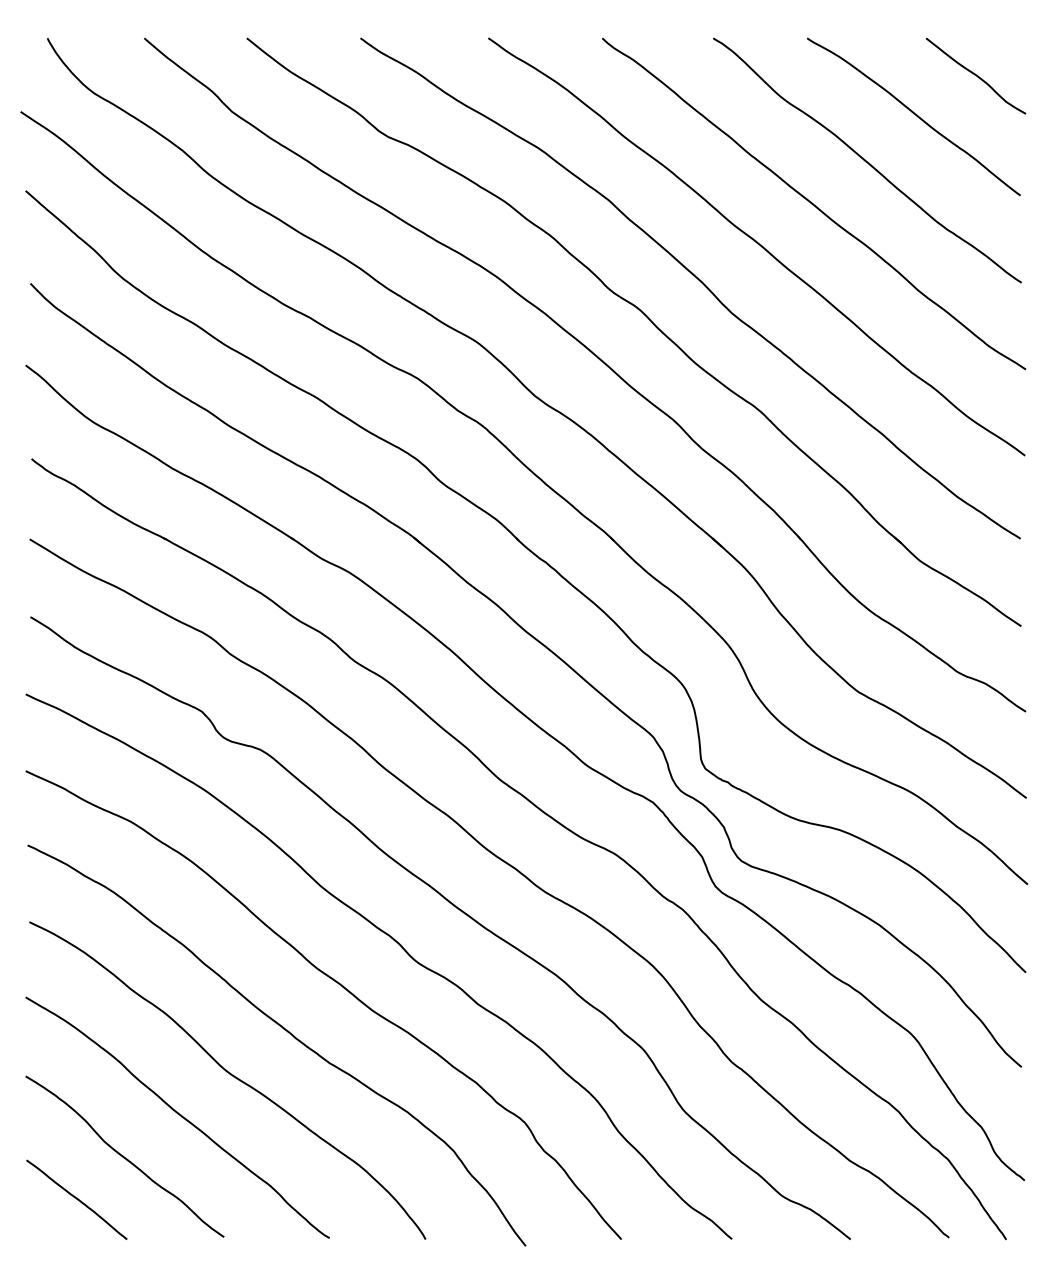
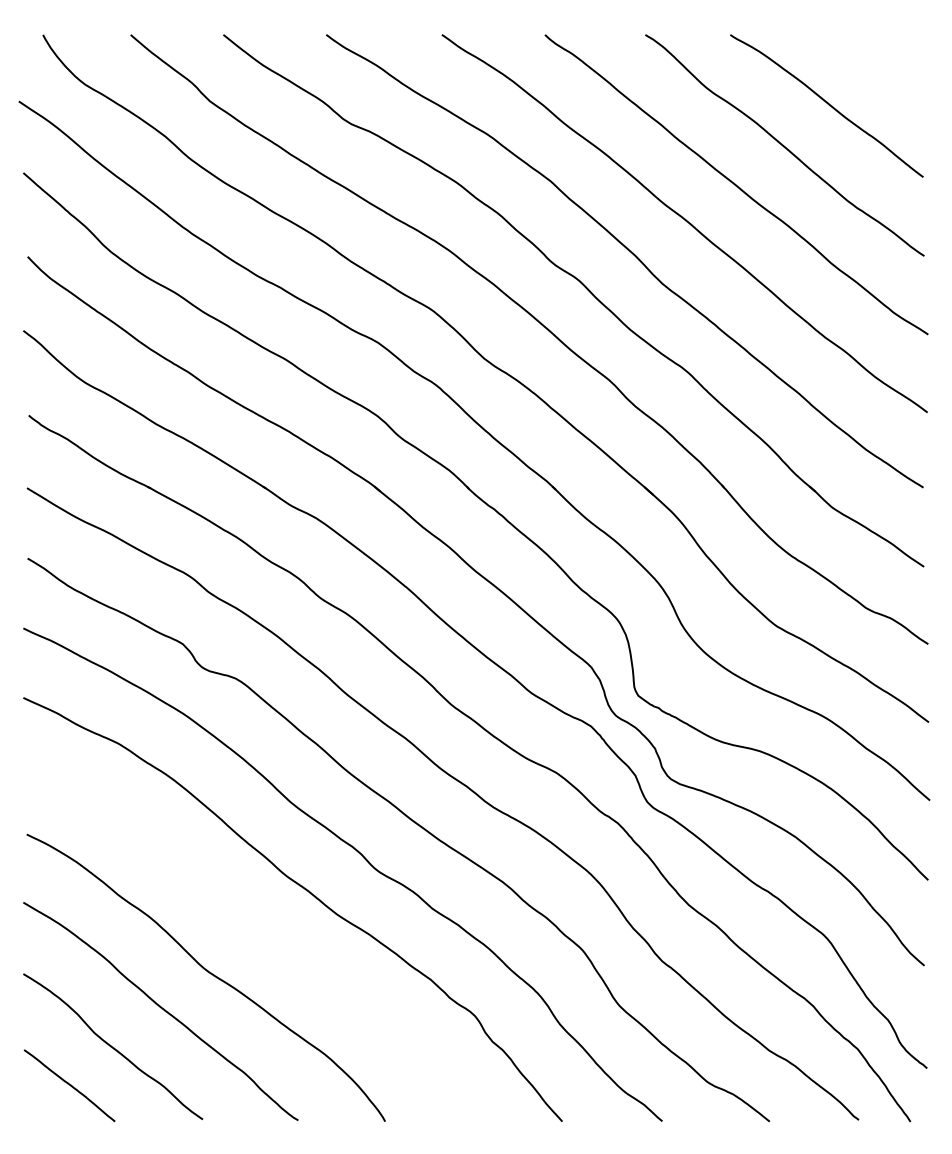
curve: (975, 75) -> (882, 68), removed
curve: (288, 1033) -> (261, 935), removed

